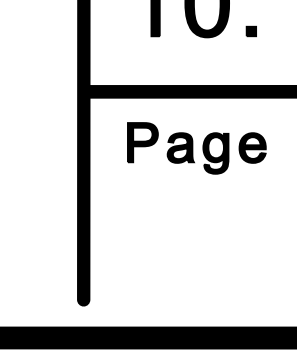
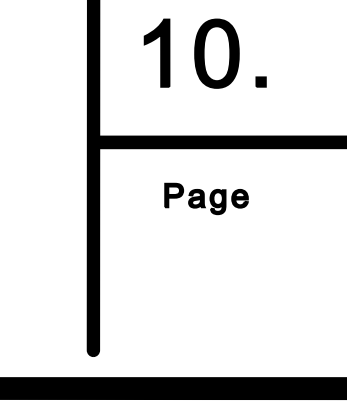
part: (196, 147) -> (206, 198), size x0.6

